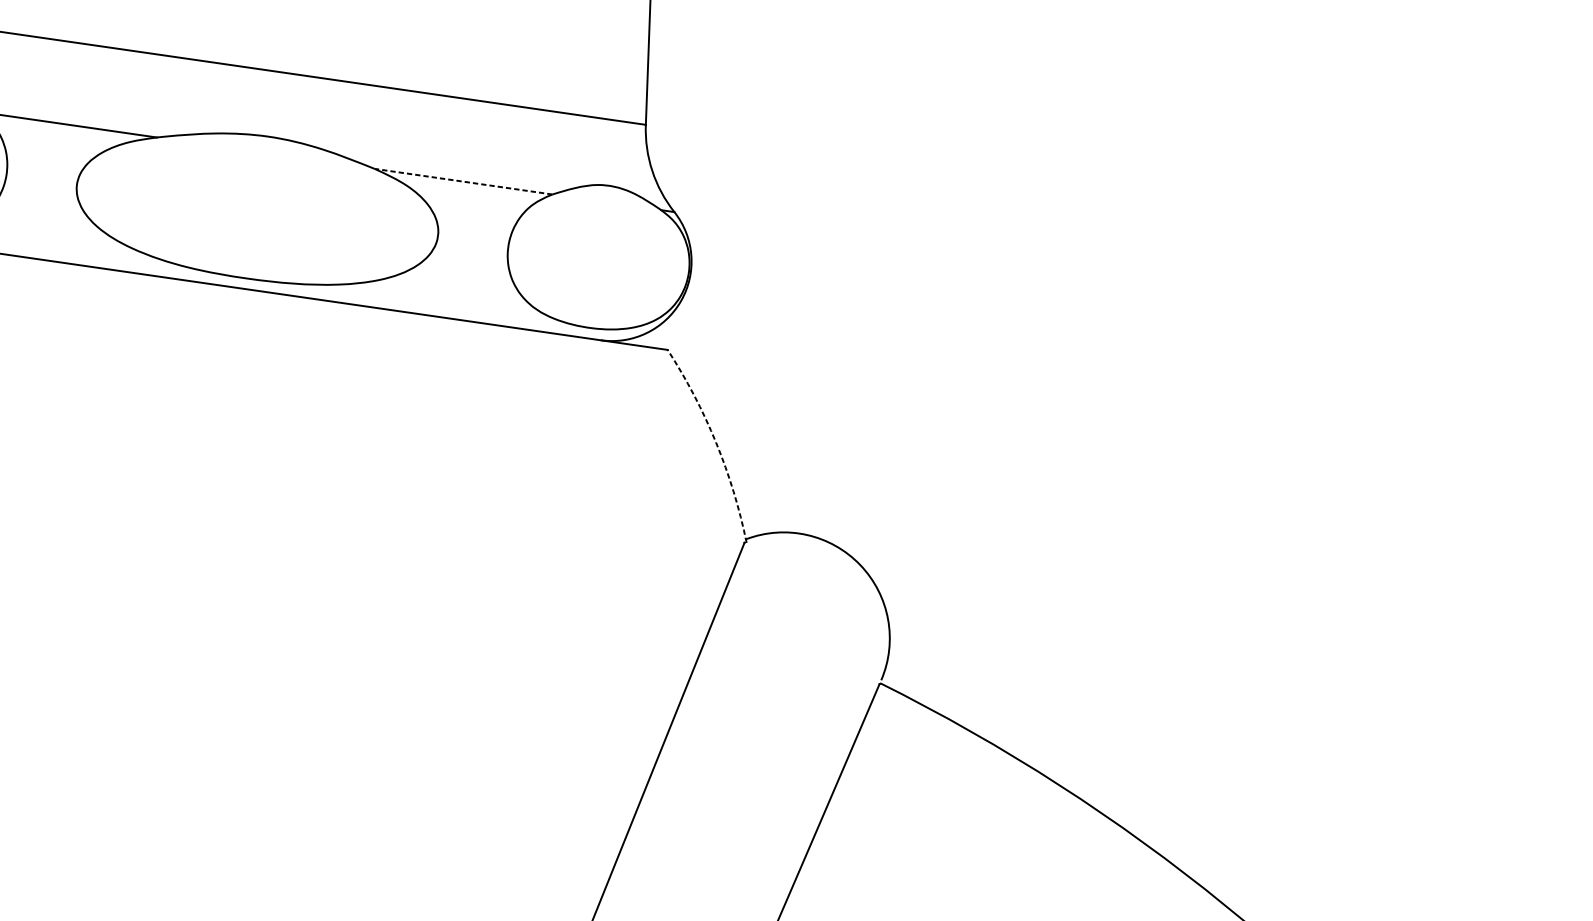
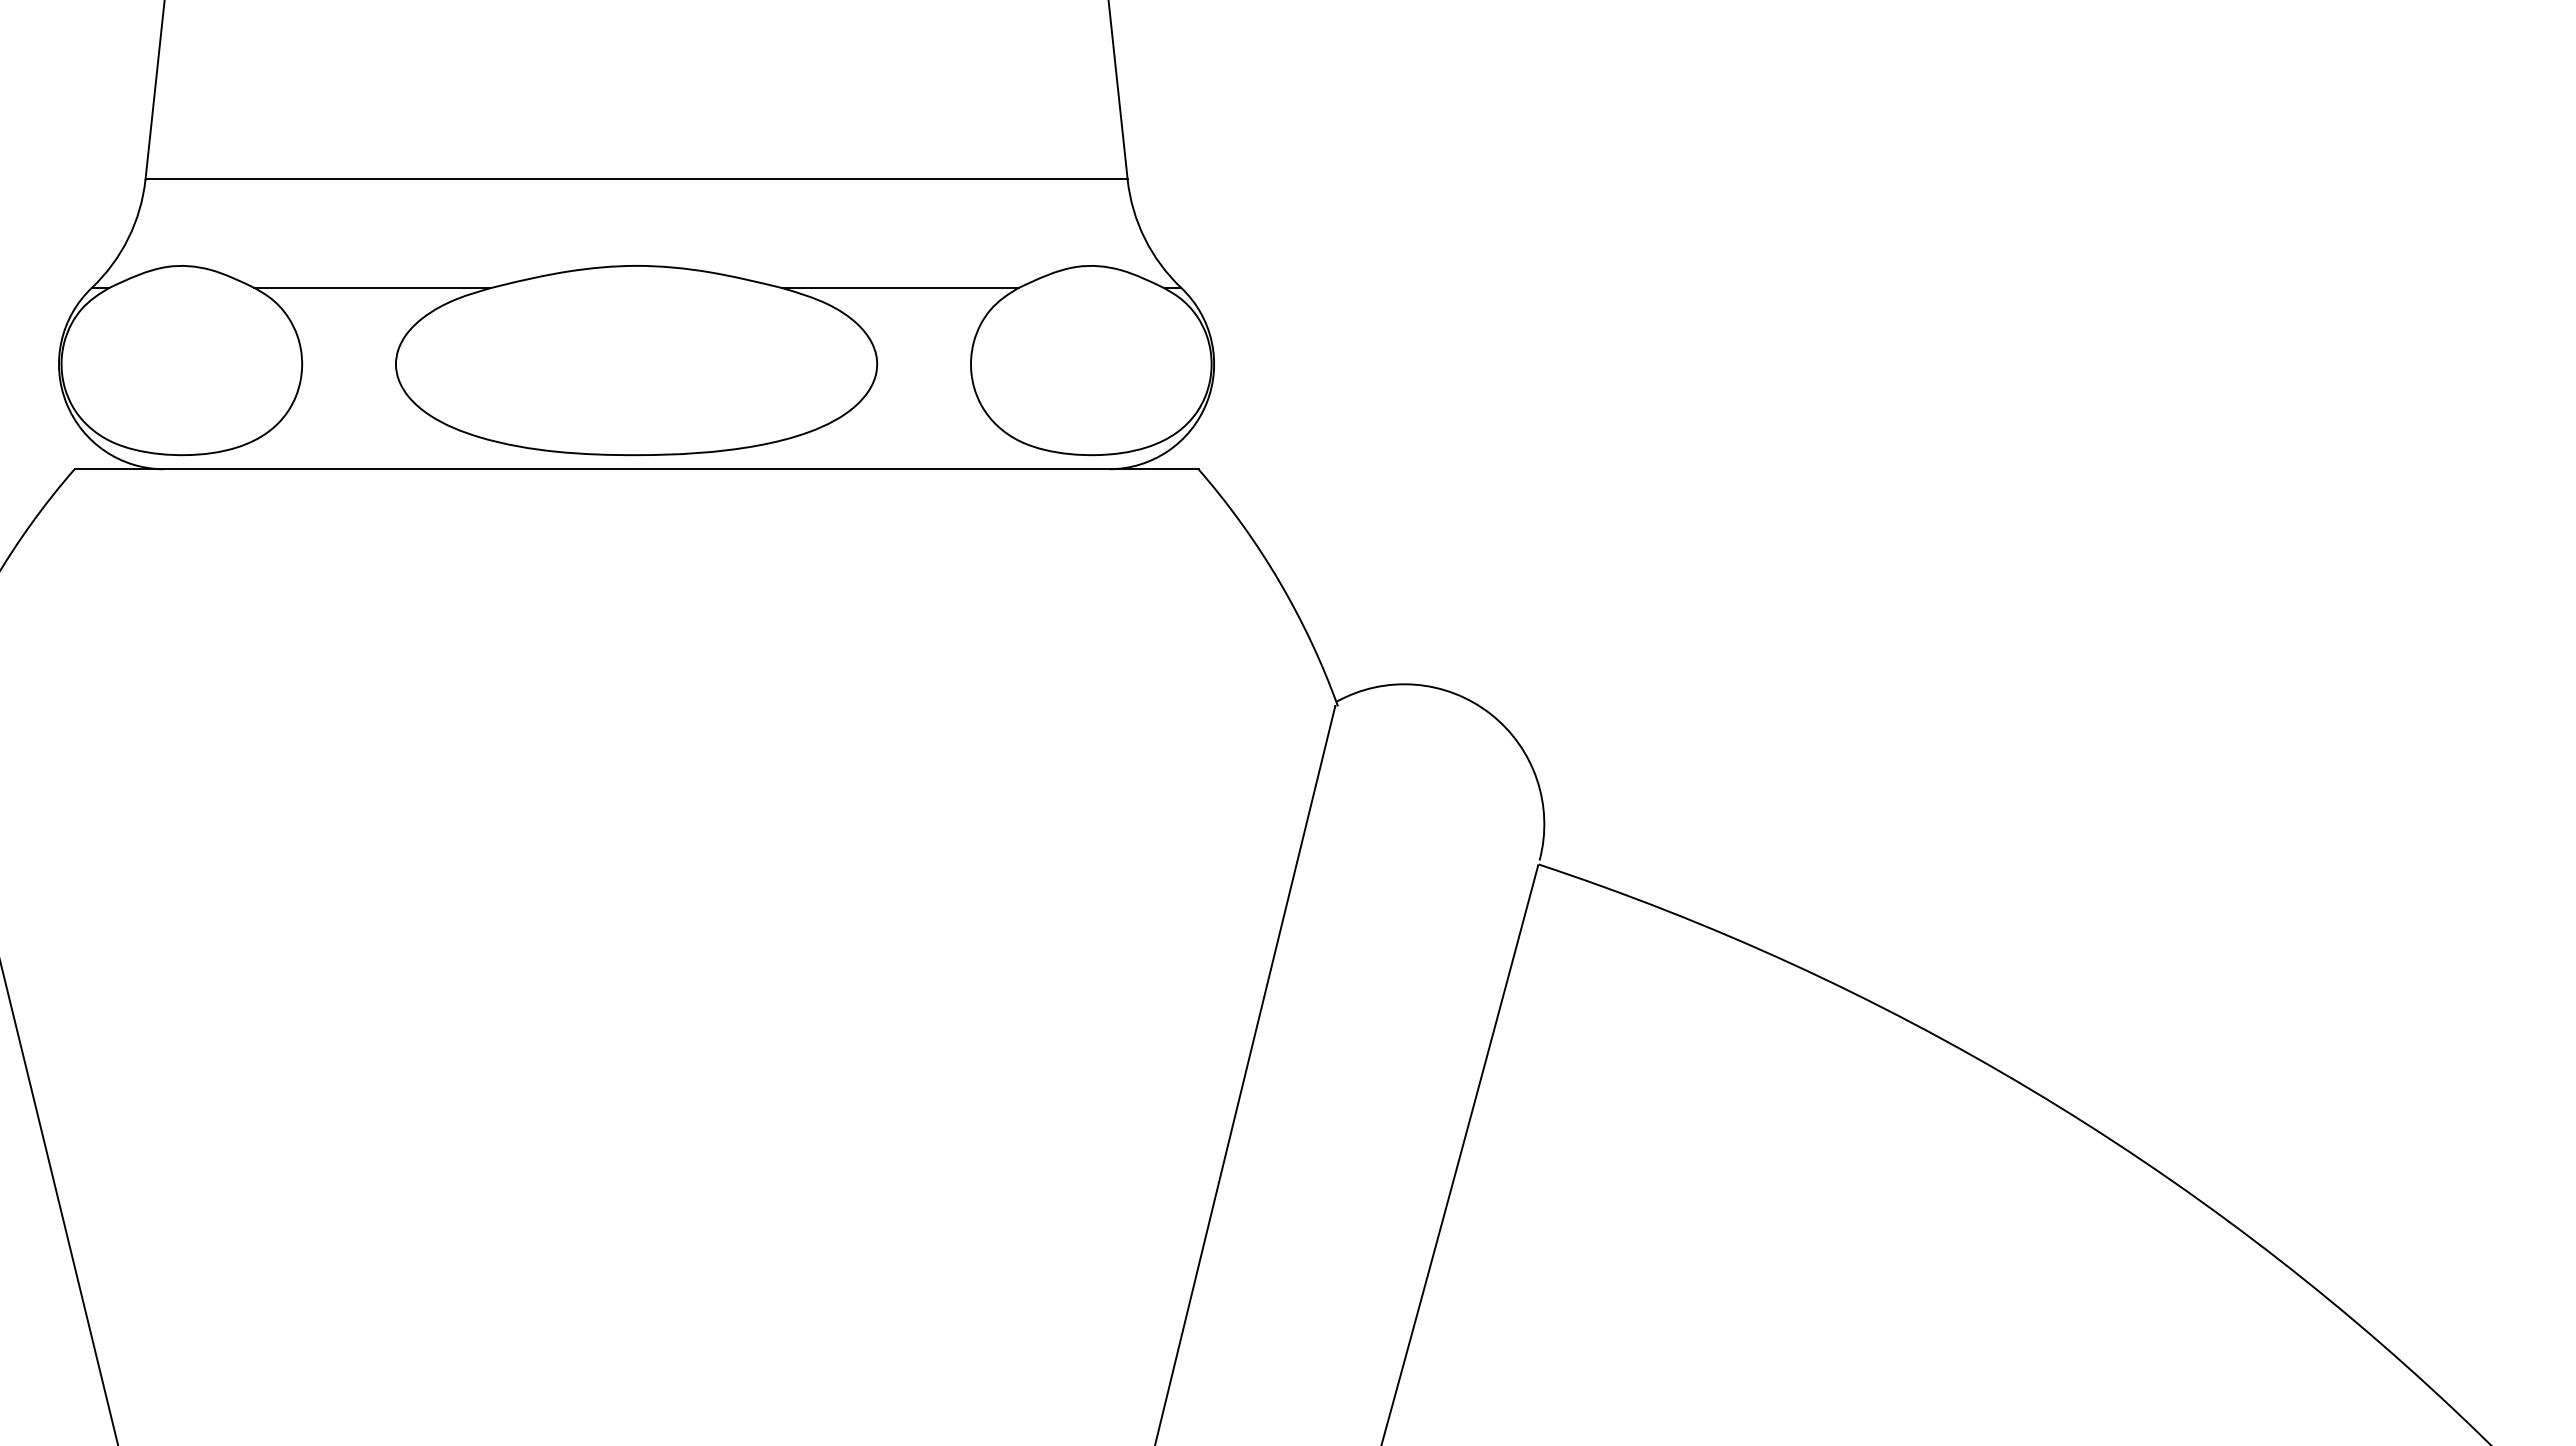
line: (463, 181) -> (900, 287), dashed -> solid
arc: (716, 442) -> (1279, 581), dashed -> solid

